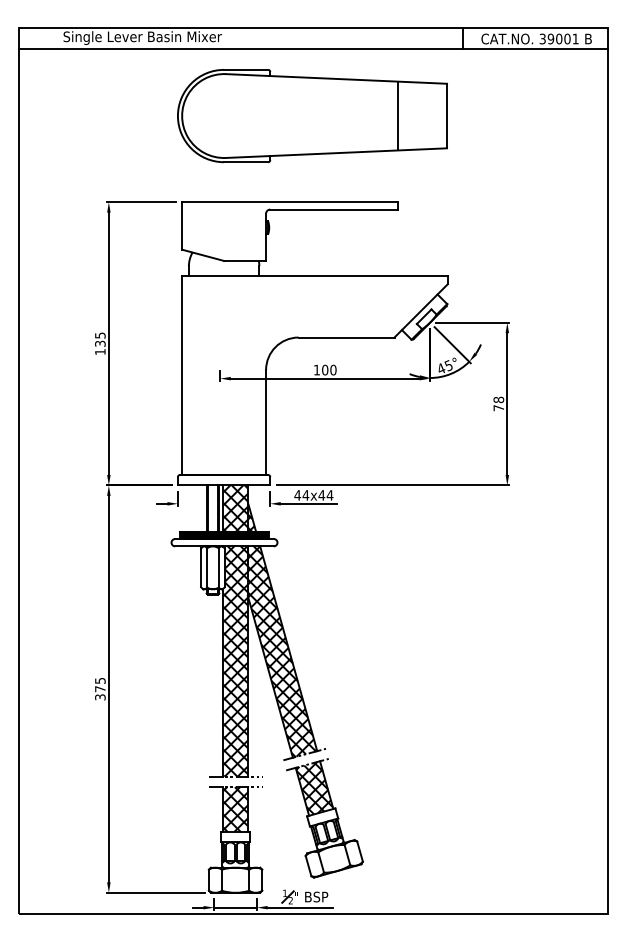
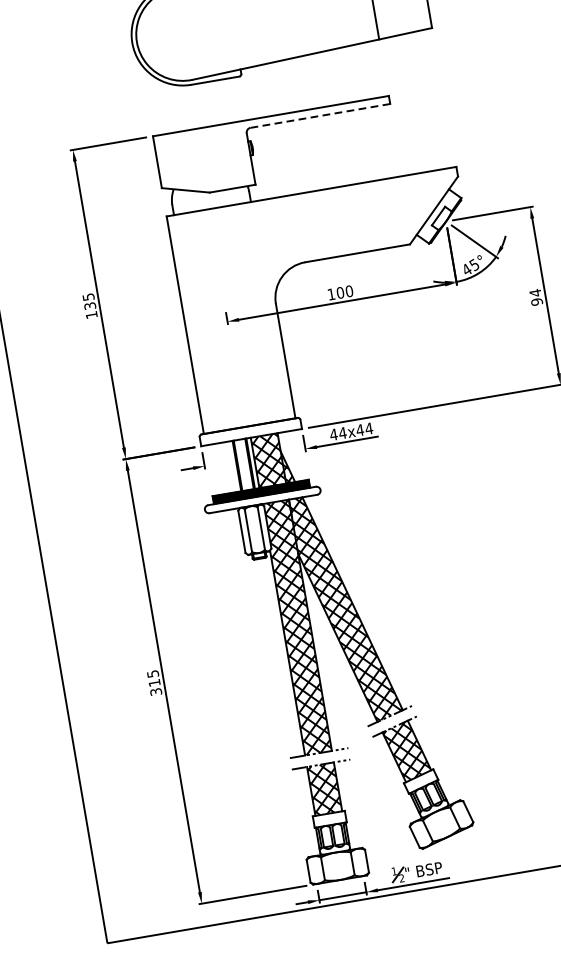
line: (334, 209) -> (320, 115), solid -> dashed
text: (498, 404) -> (535, 298), 78 -> 94
text: (100, 689) -> (154, 683), 375 -> 315

